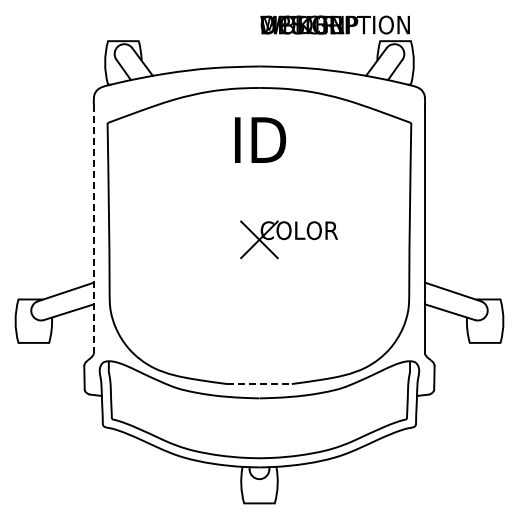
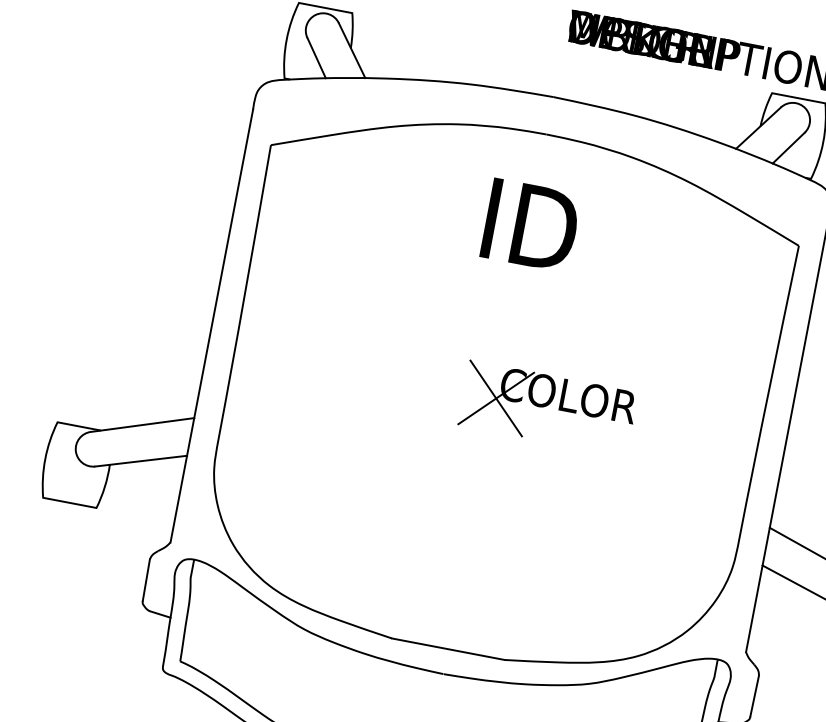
line: (93, 230) -> (210, 327), dashed -> solid
line: (259, 384) -> (448, 650), dashed -> solid

